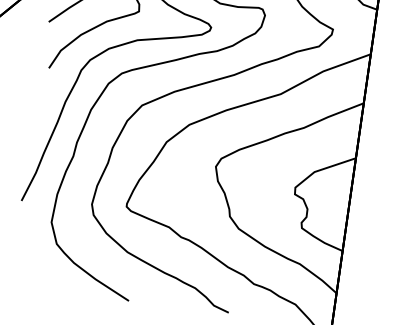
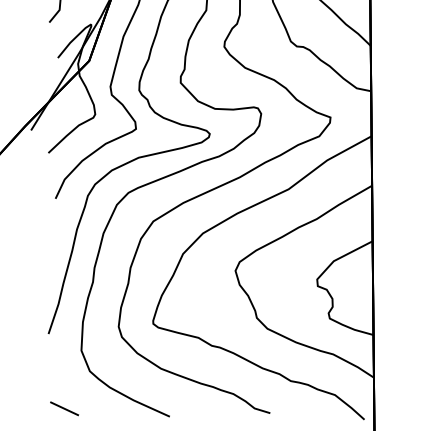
line: (26, 276) -> (64, 408), added

